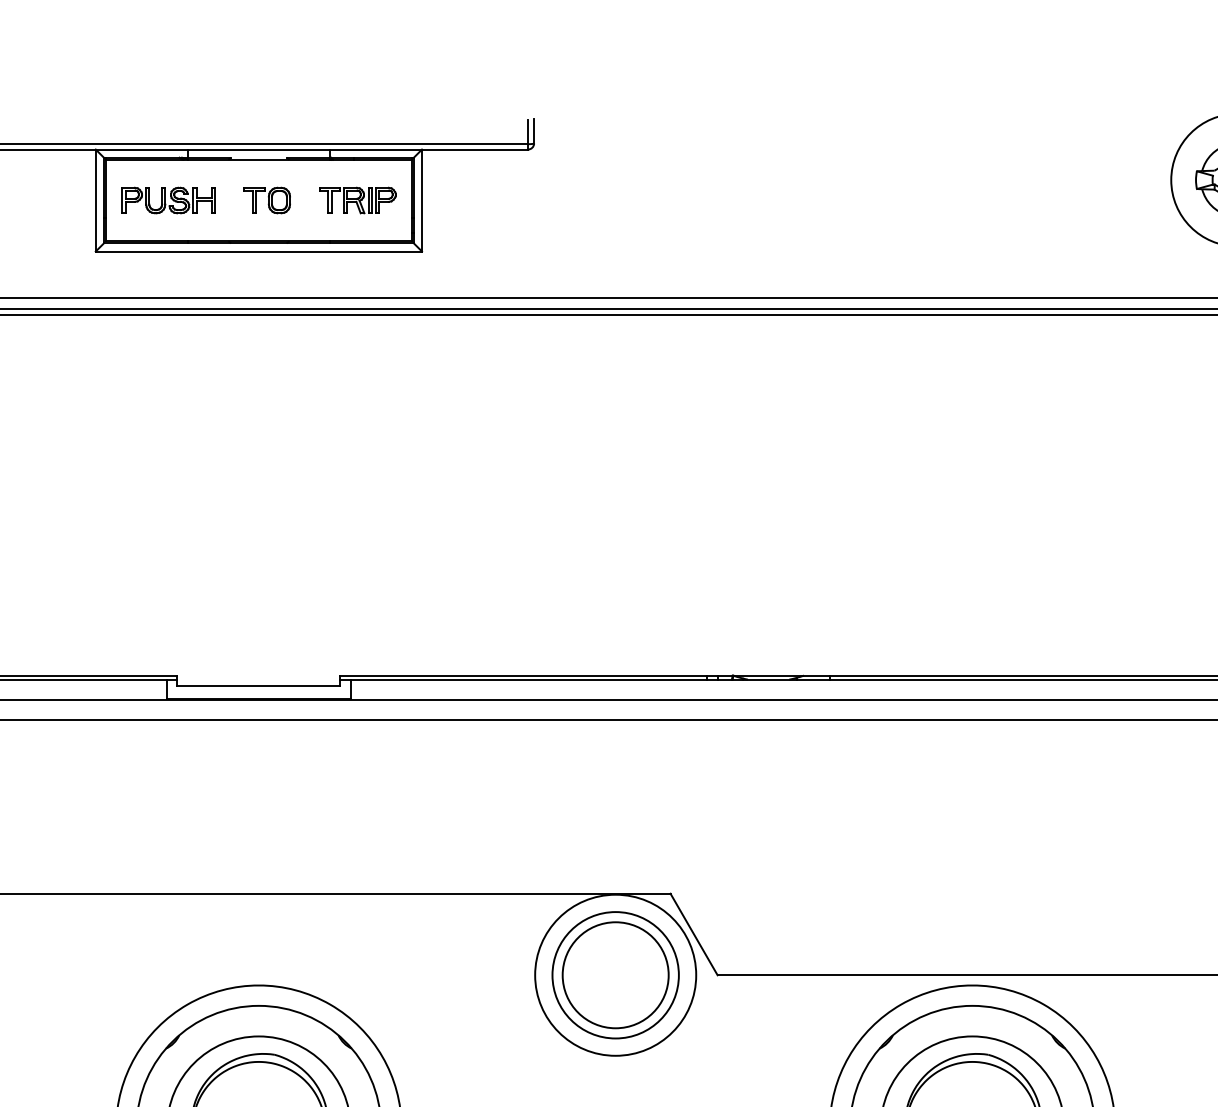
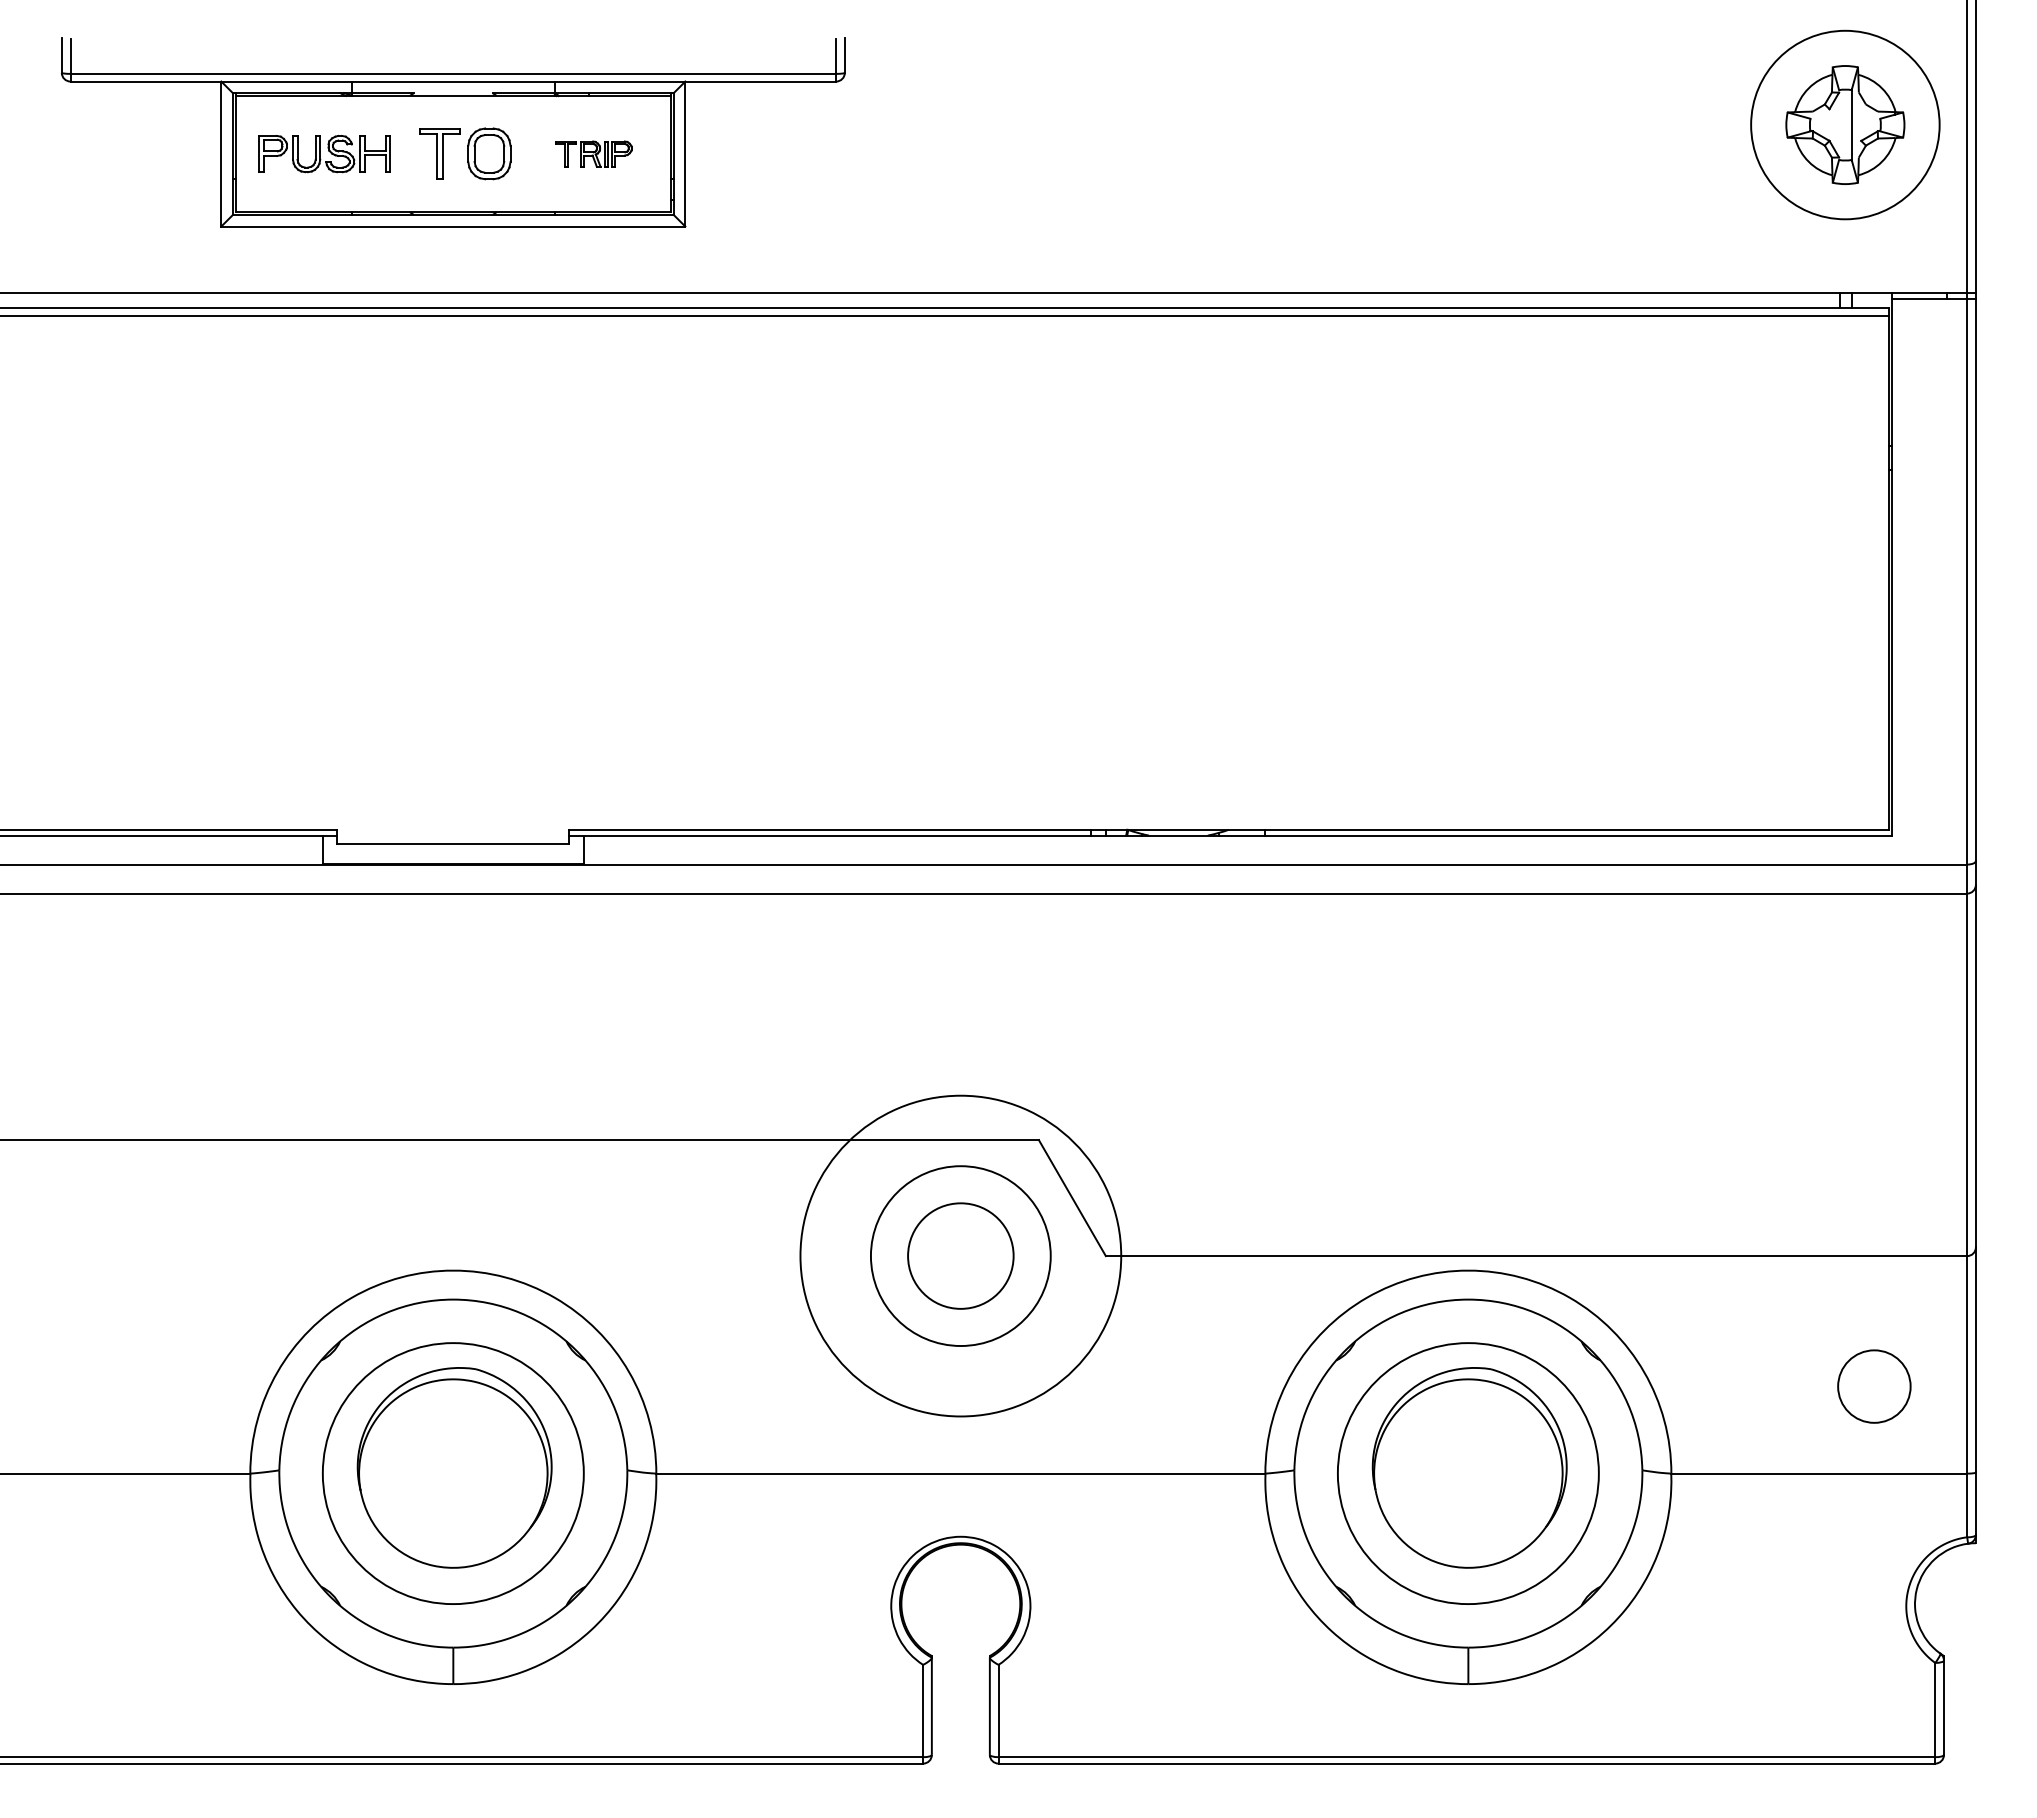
part: (267, 200) -> (465, 154), size x1.4
part: (357, 200) -> (593, 154), size x0.7
circle: (615, 974) -> (960, 1255), size x0.7
circle: (615, 974) -> (960, 1255), size x1.4

